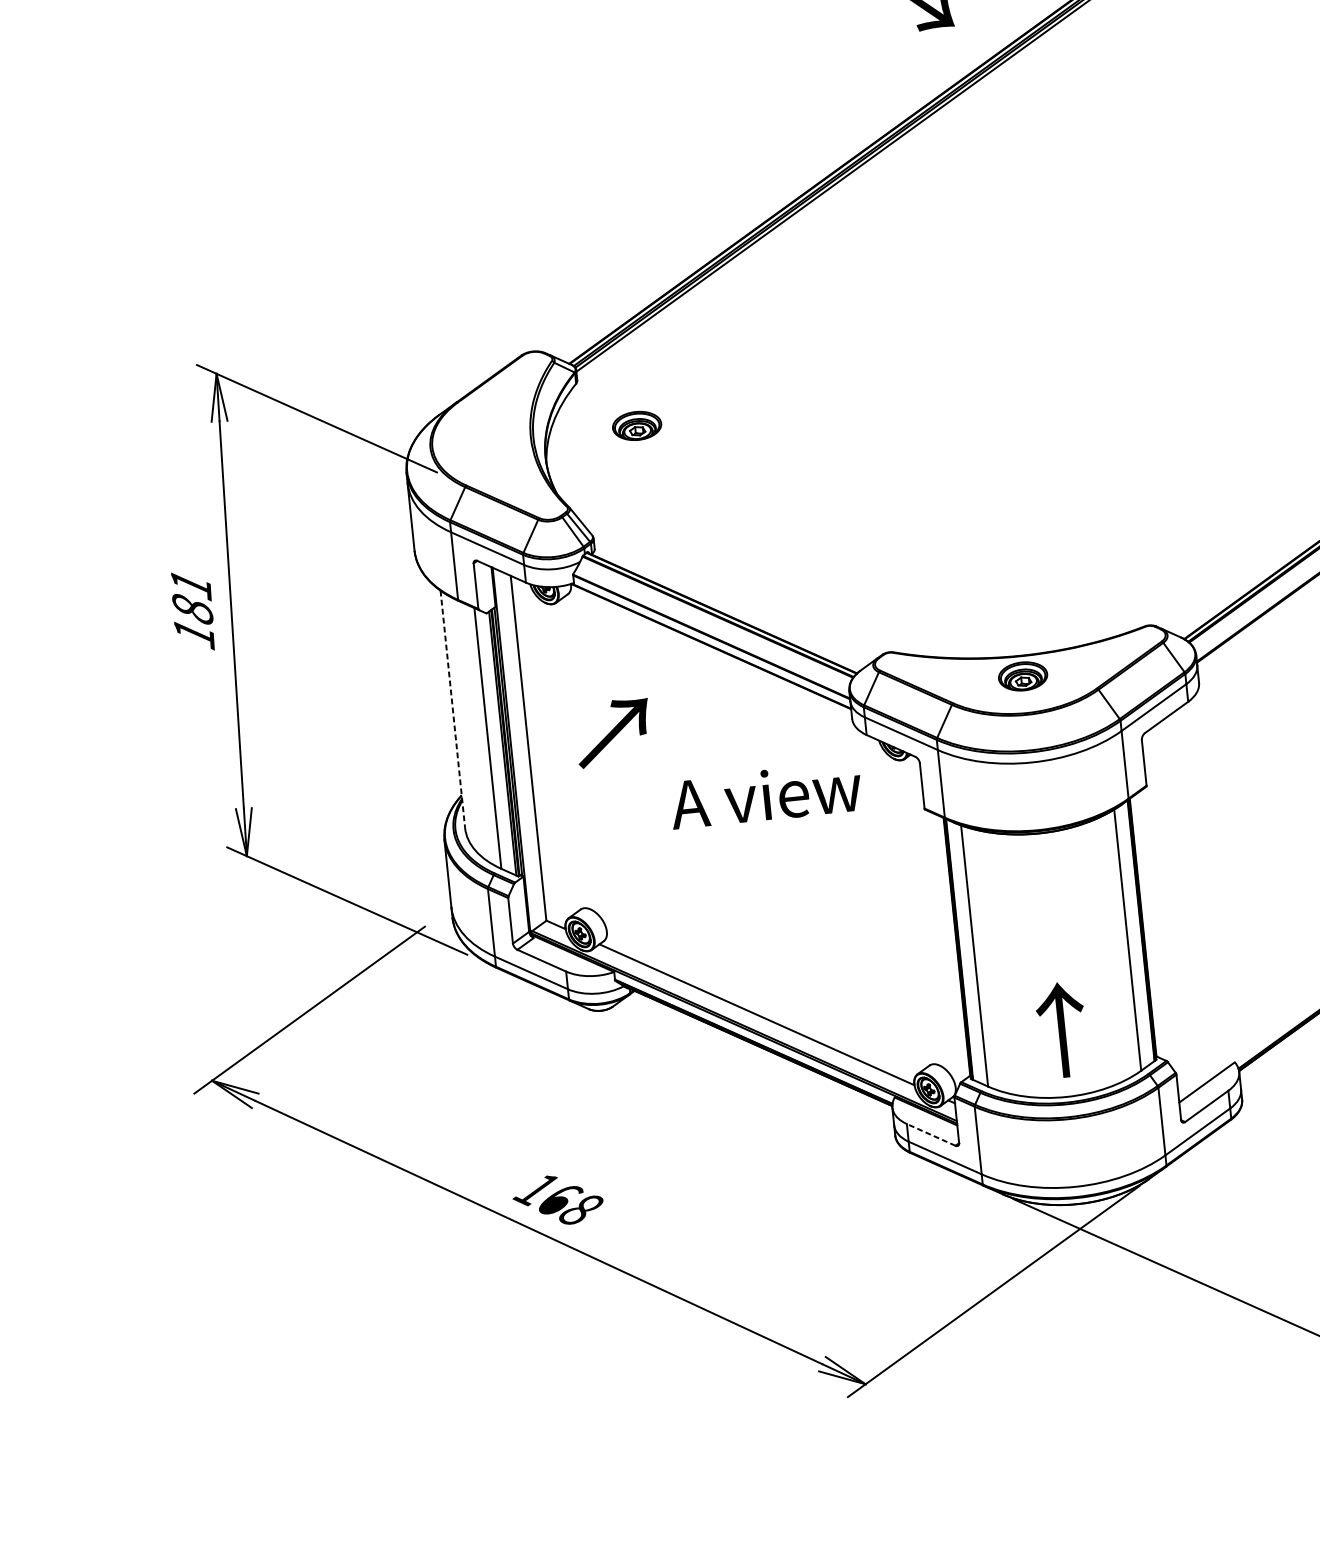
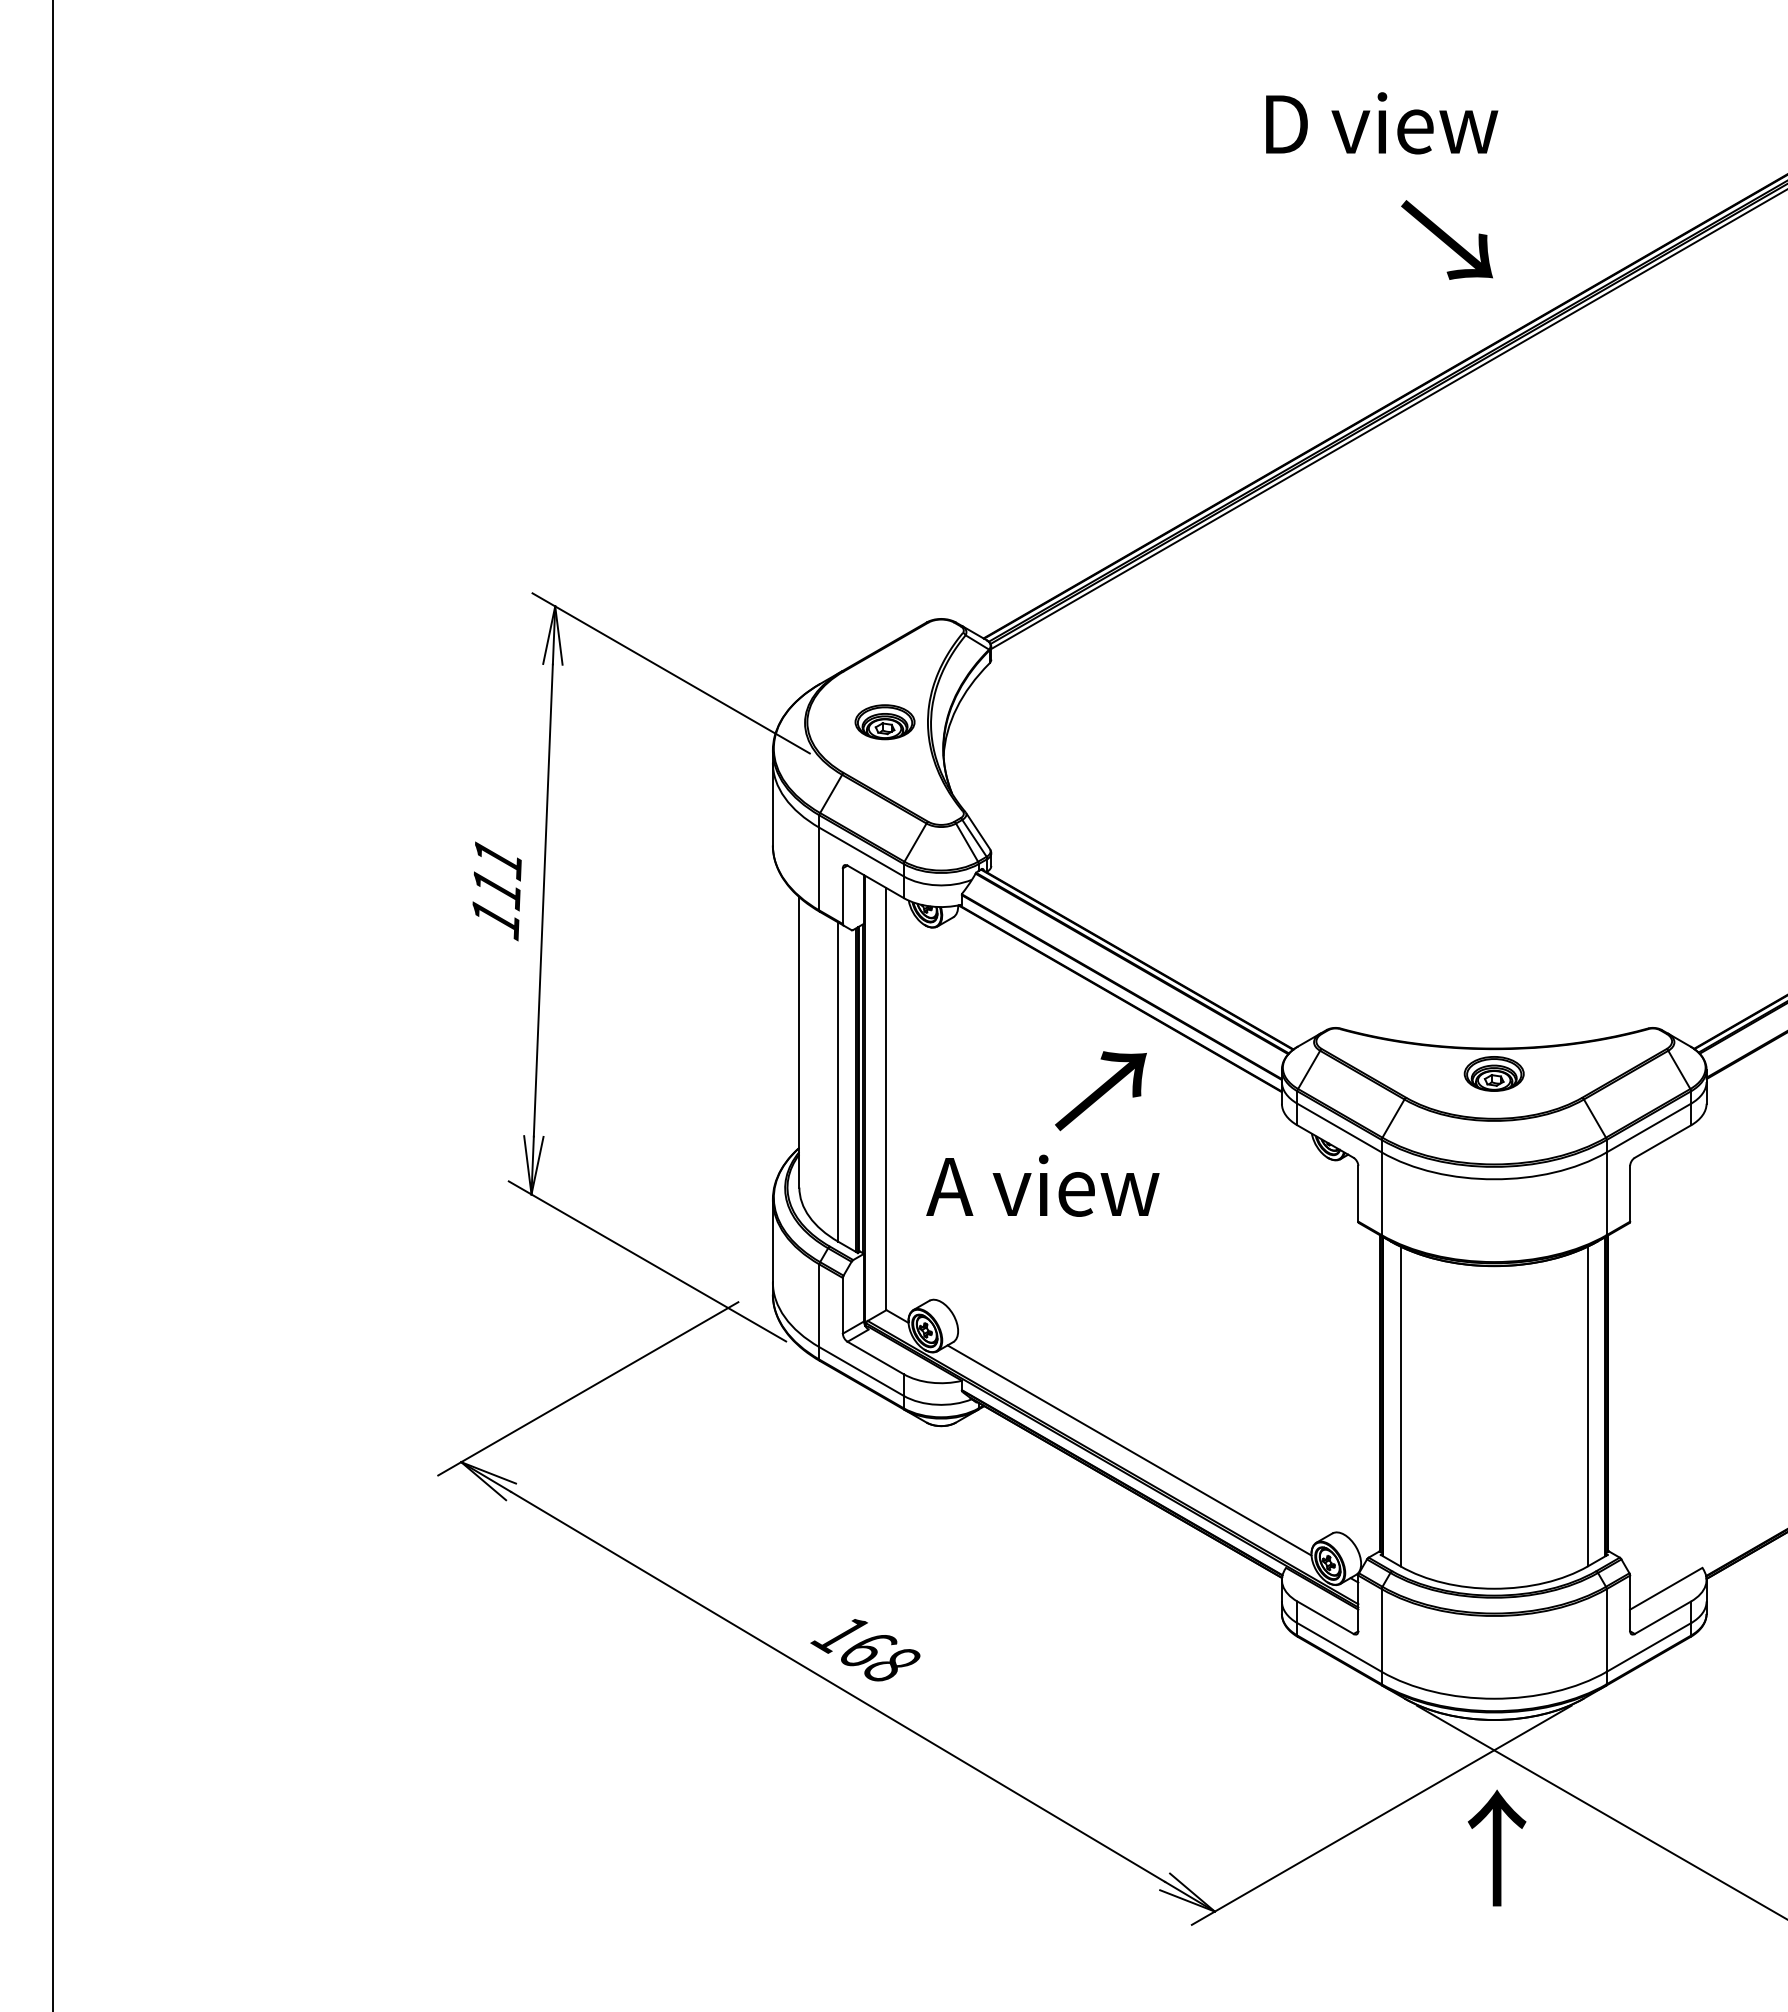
part: (636, 426) -> (884, 722), moved
text: (192, 610) -> (496, 889), 181 -> 111
line: (452, 709) -> (799, 1042), dashed -> solid
text: (613, 733) -> (1100, 1091), moved
text: (765, 795) -> (1042, 1185), moved
text: (1061, 1029) -> (1496, 1847), moved
line: (931, 1134) -> (1325, 1617), dashed -> solid

